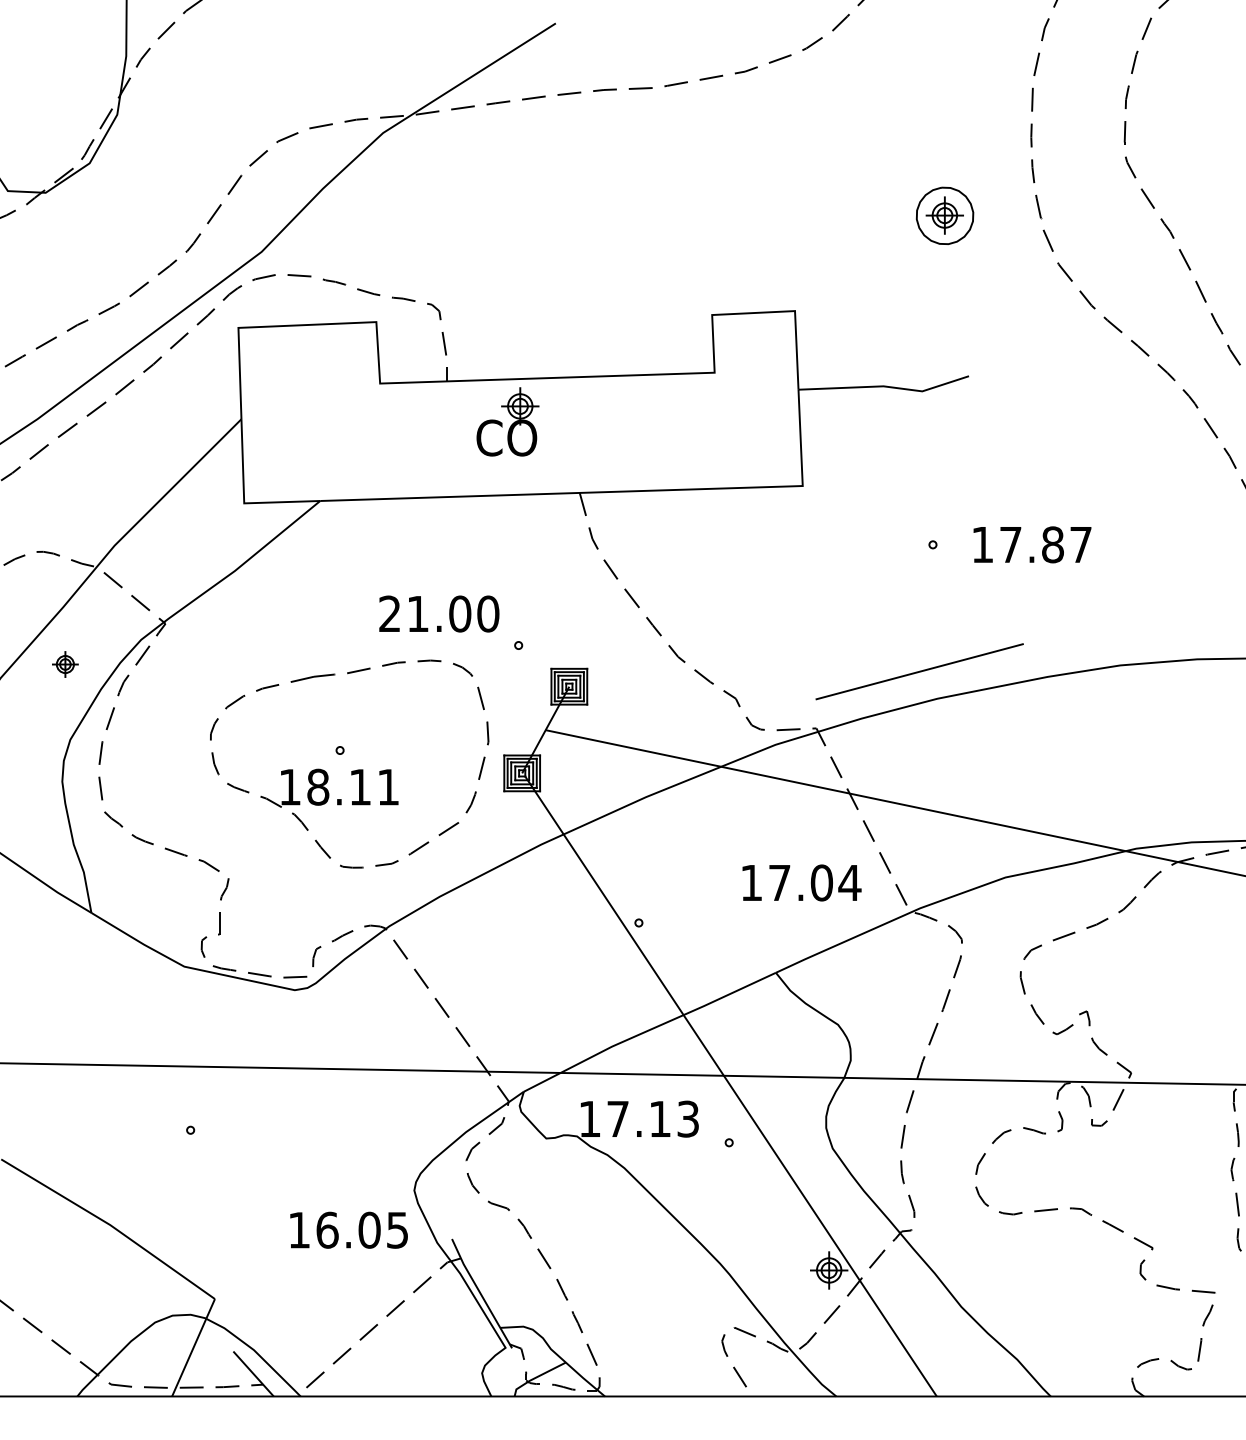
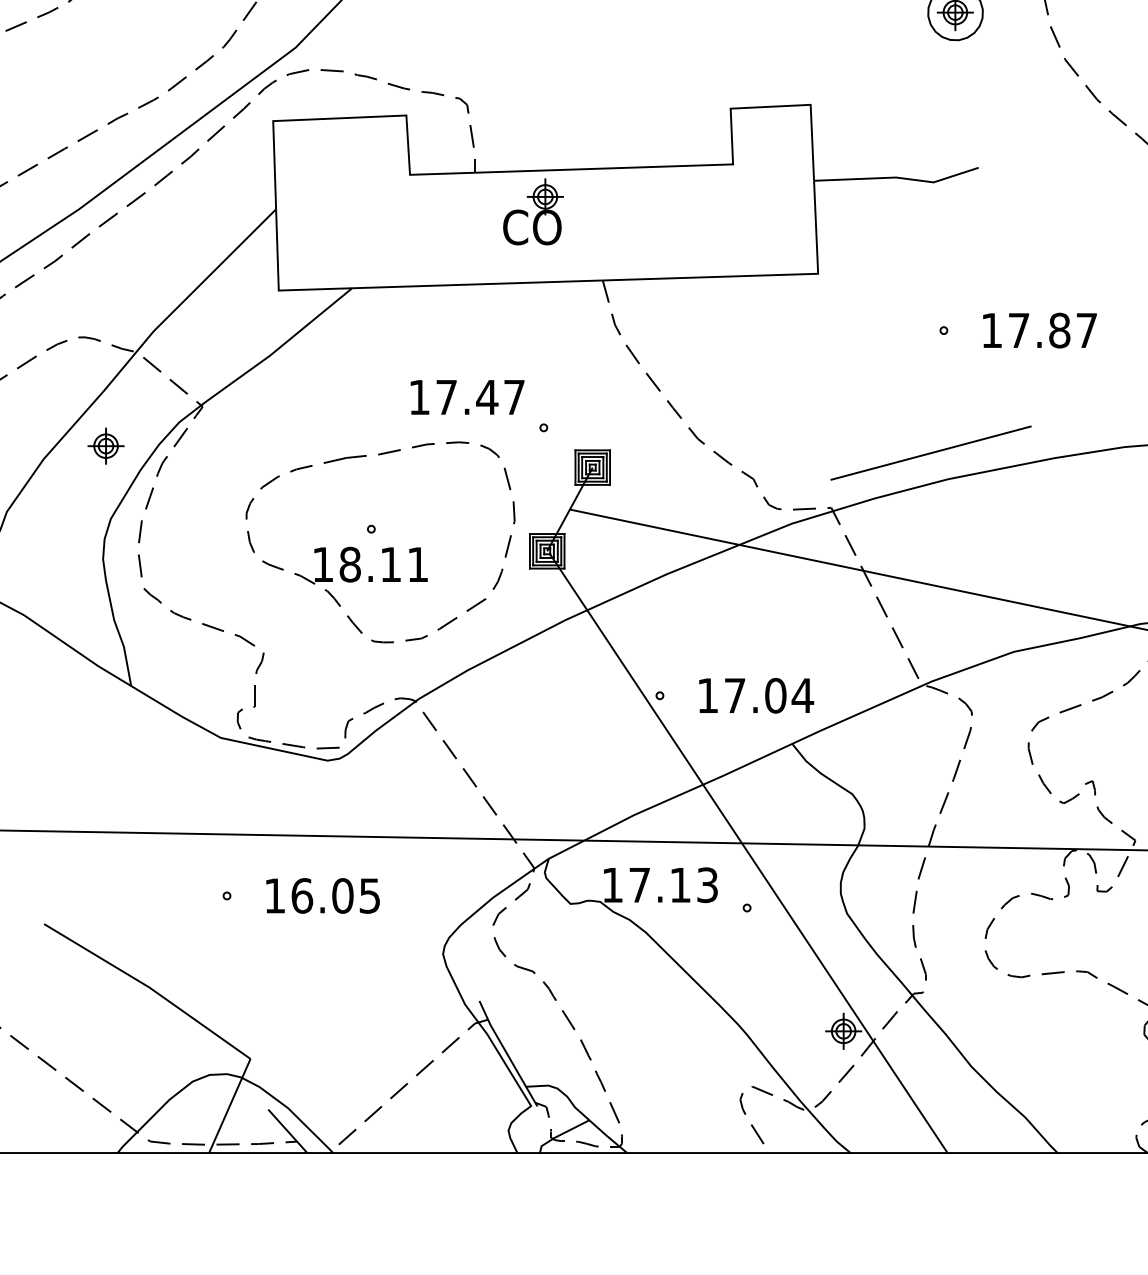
text: (439, 613) -> (467, 396), 21.00 -> 17.47
part: (65, 664) -> (106, 446), size x1.43
text: (801, 882) -> (756, 695), moved
text: (348, 1229) -> (322, 895), moved

